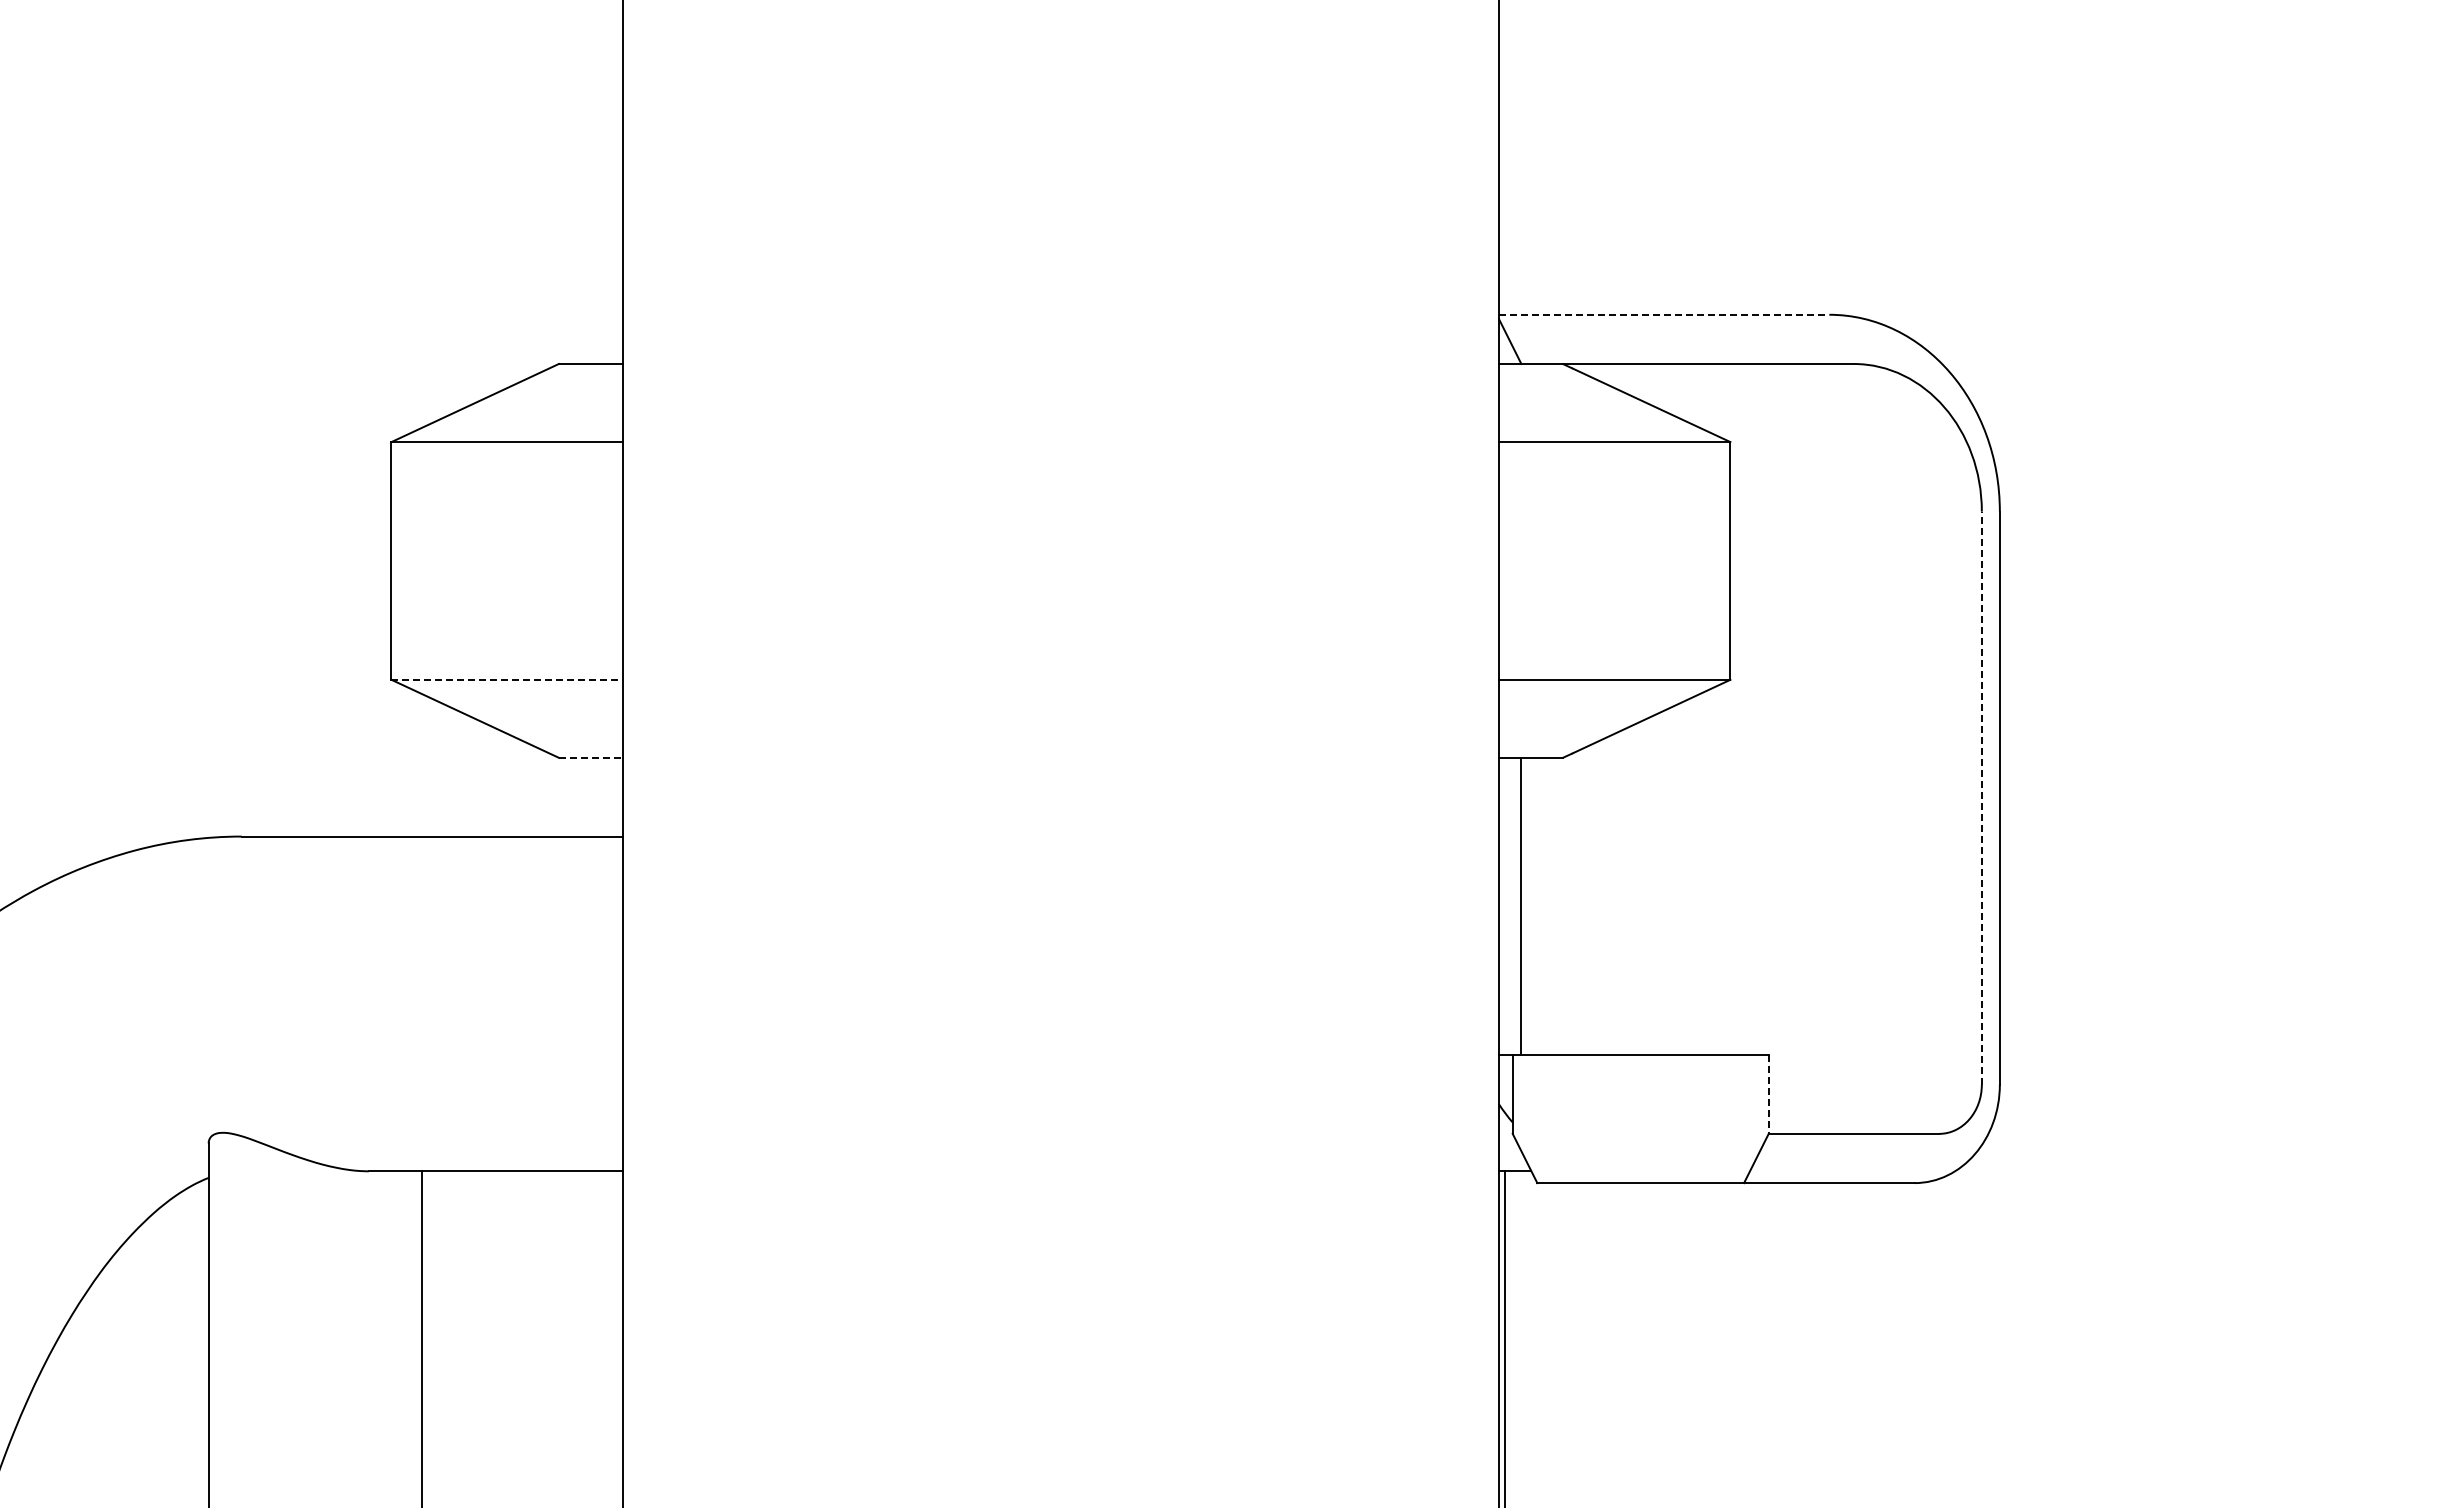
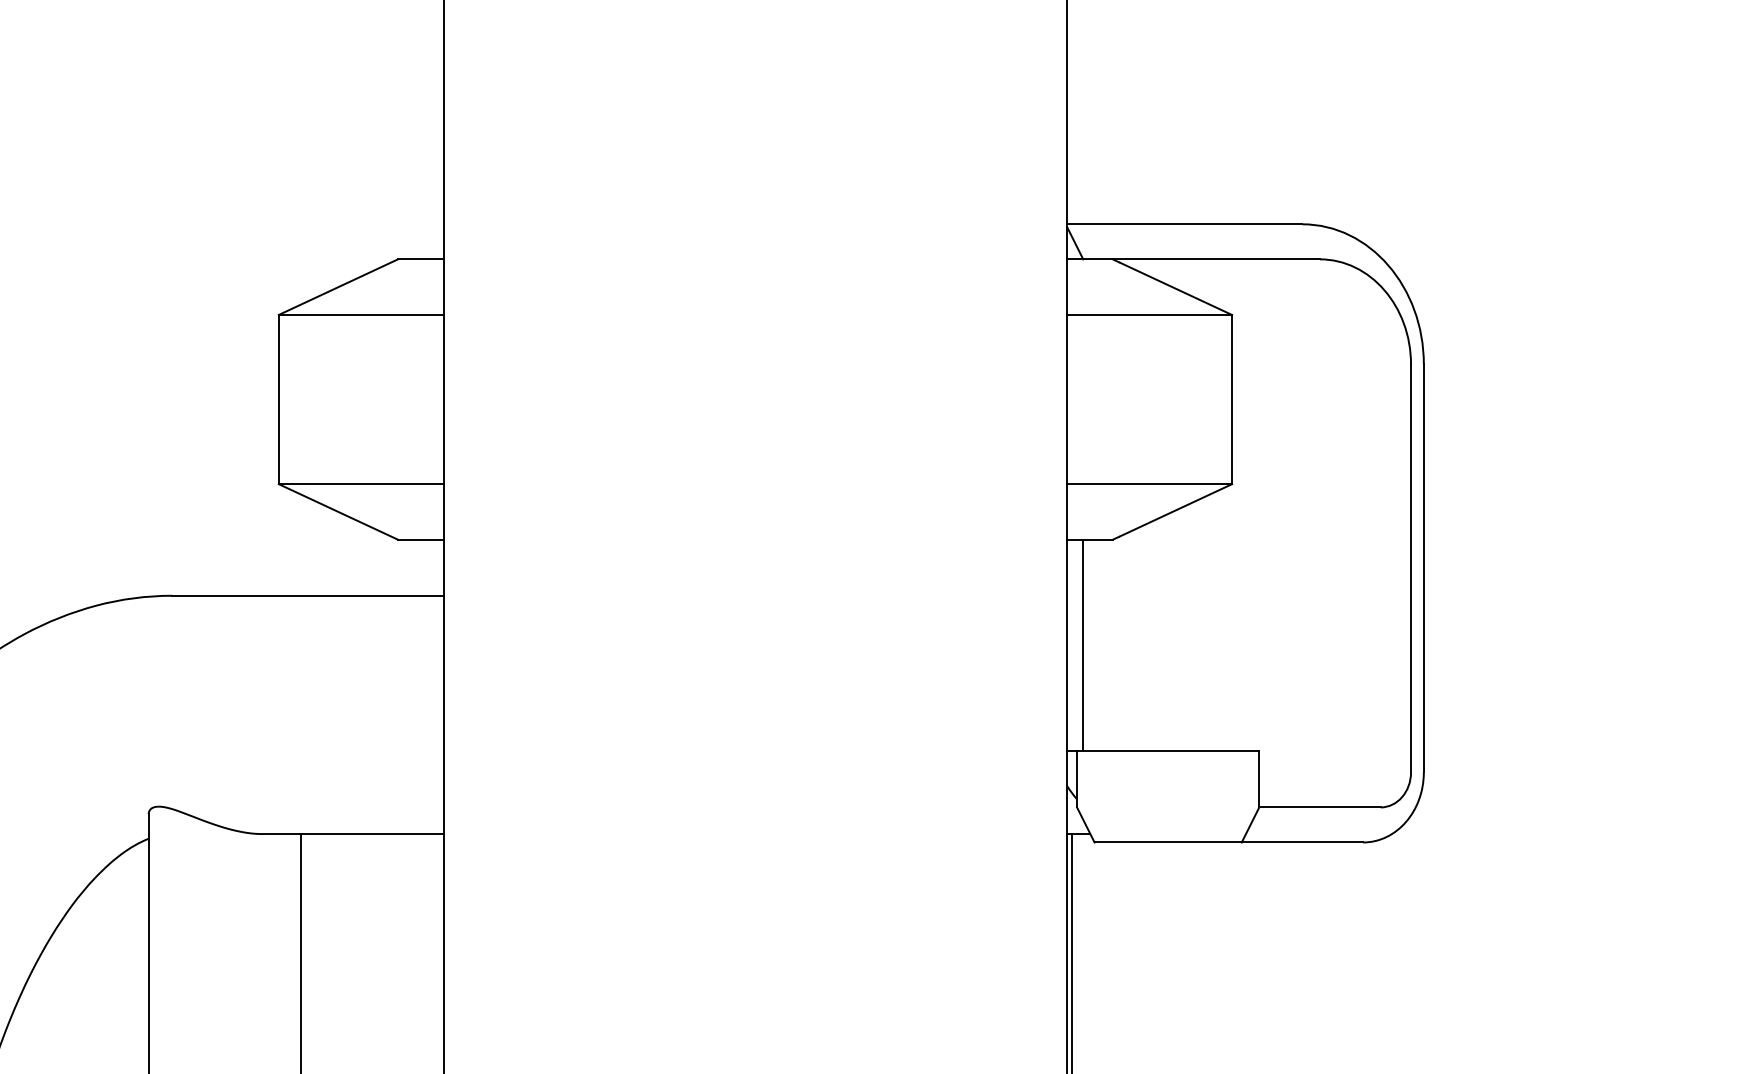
line: (1664, 314) -> (1185, 224), dashed -> solid
line: (507, 679) -> (361, 483), dashed -> solid
line: (590, 757) -> (420, 539), dashed -> solid
line: (1981, 797) -> (1410, 567), dashed -> solid
line: (1768, 1095) -> (1259, 780), dashed -> solid

